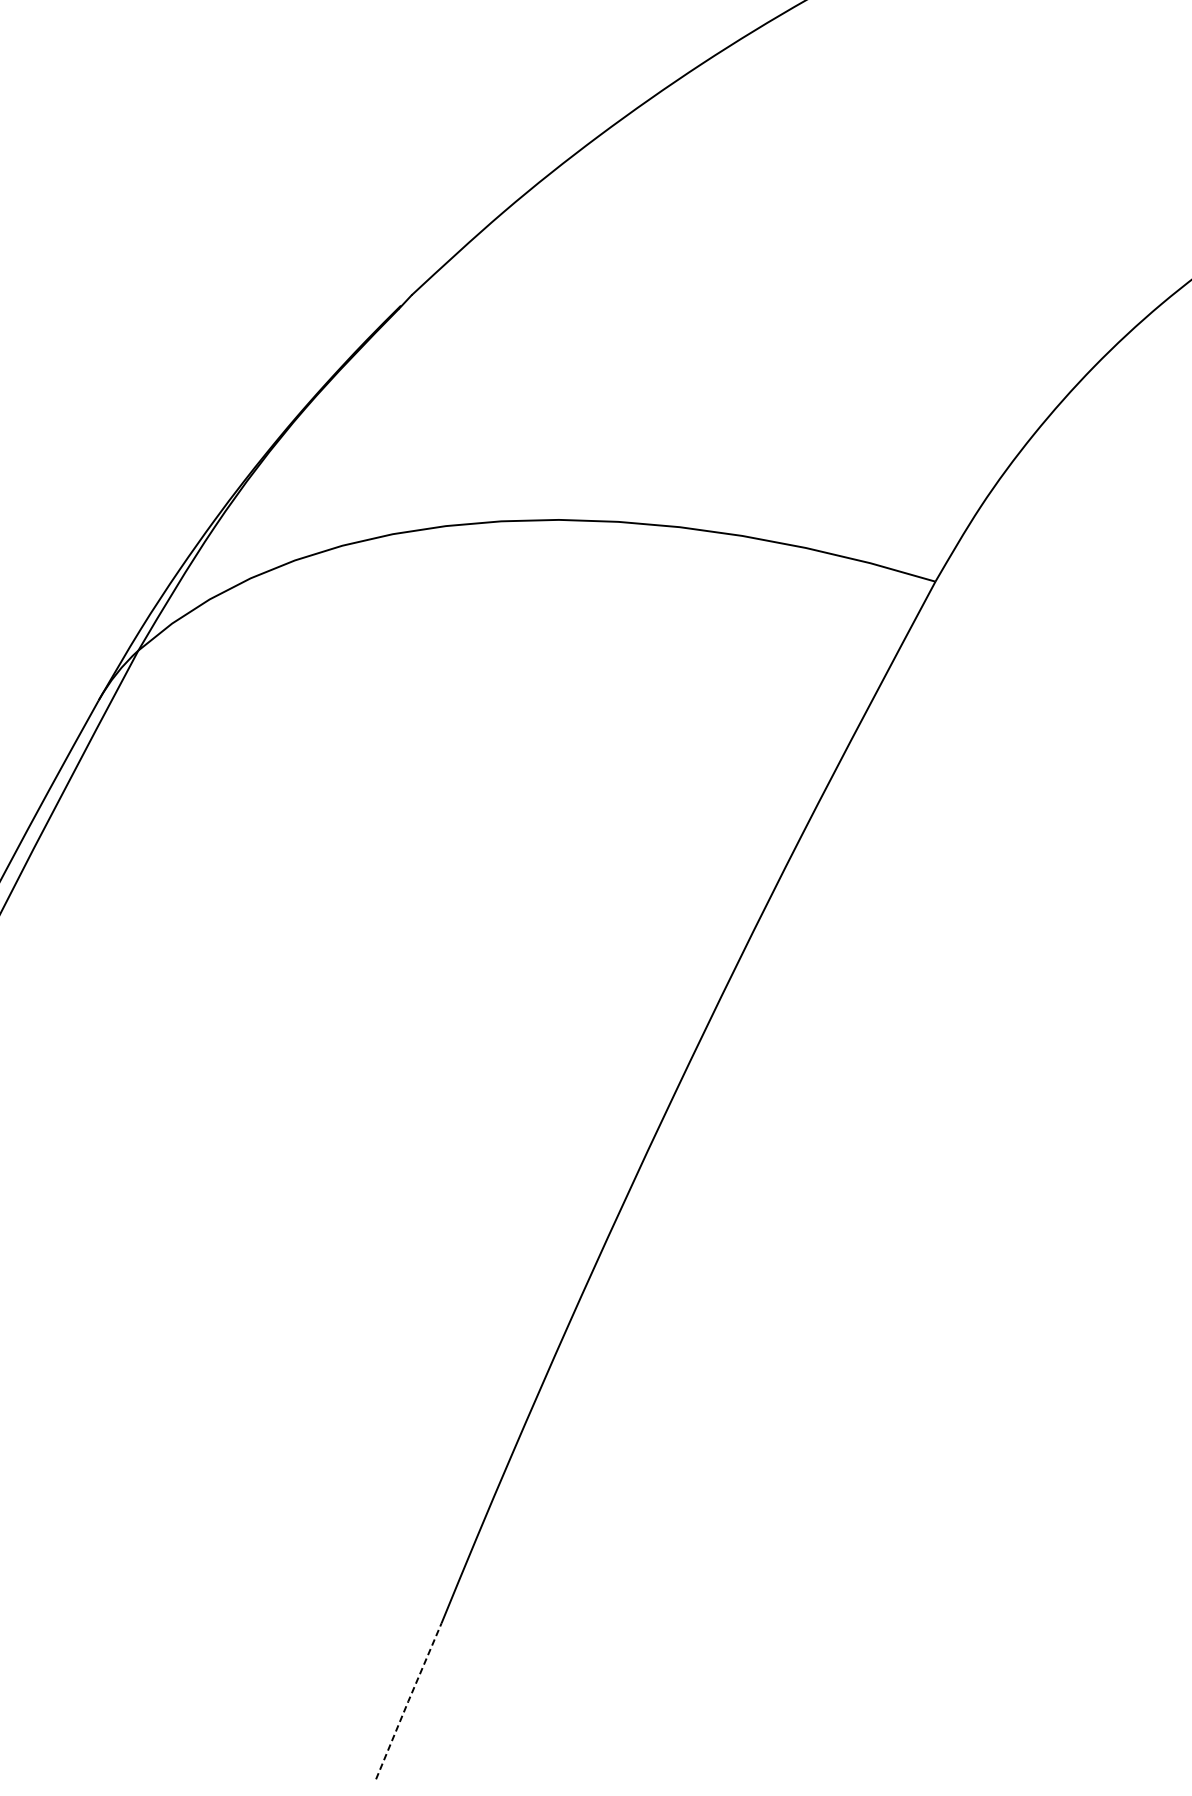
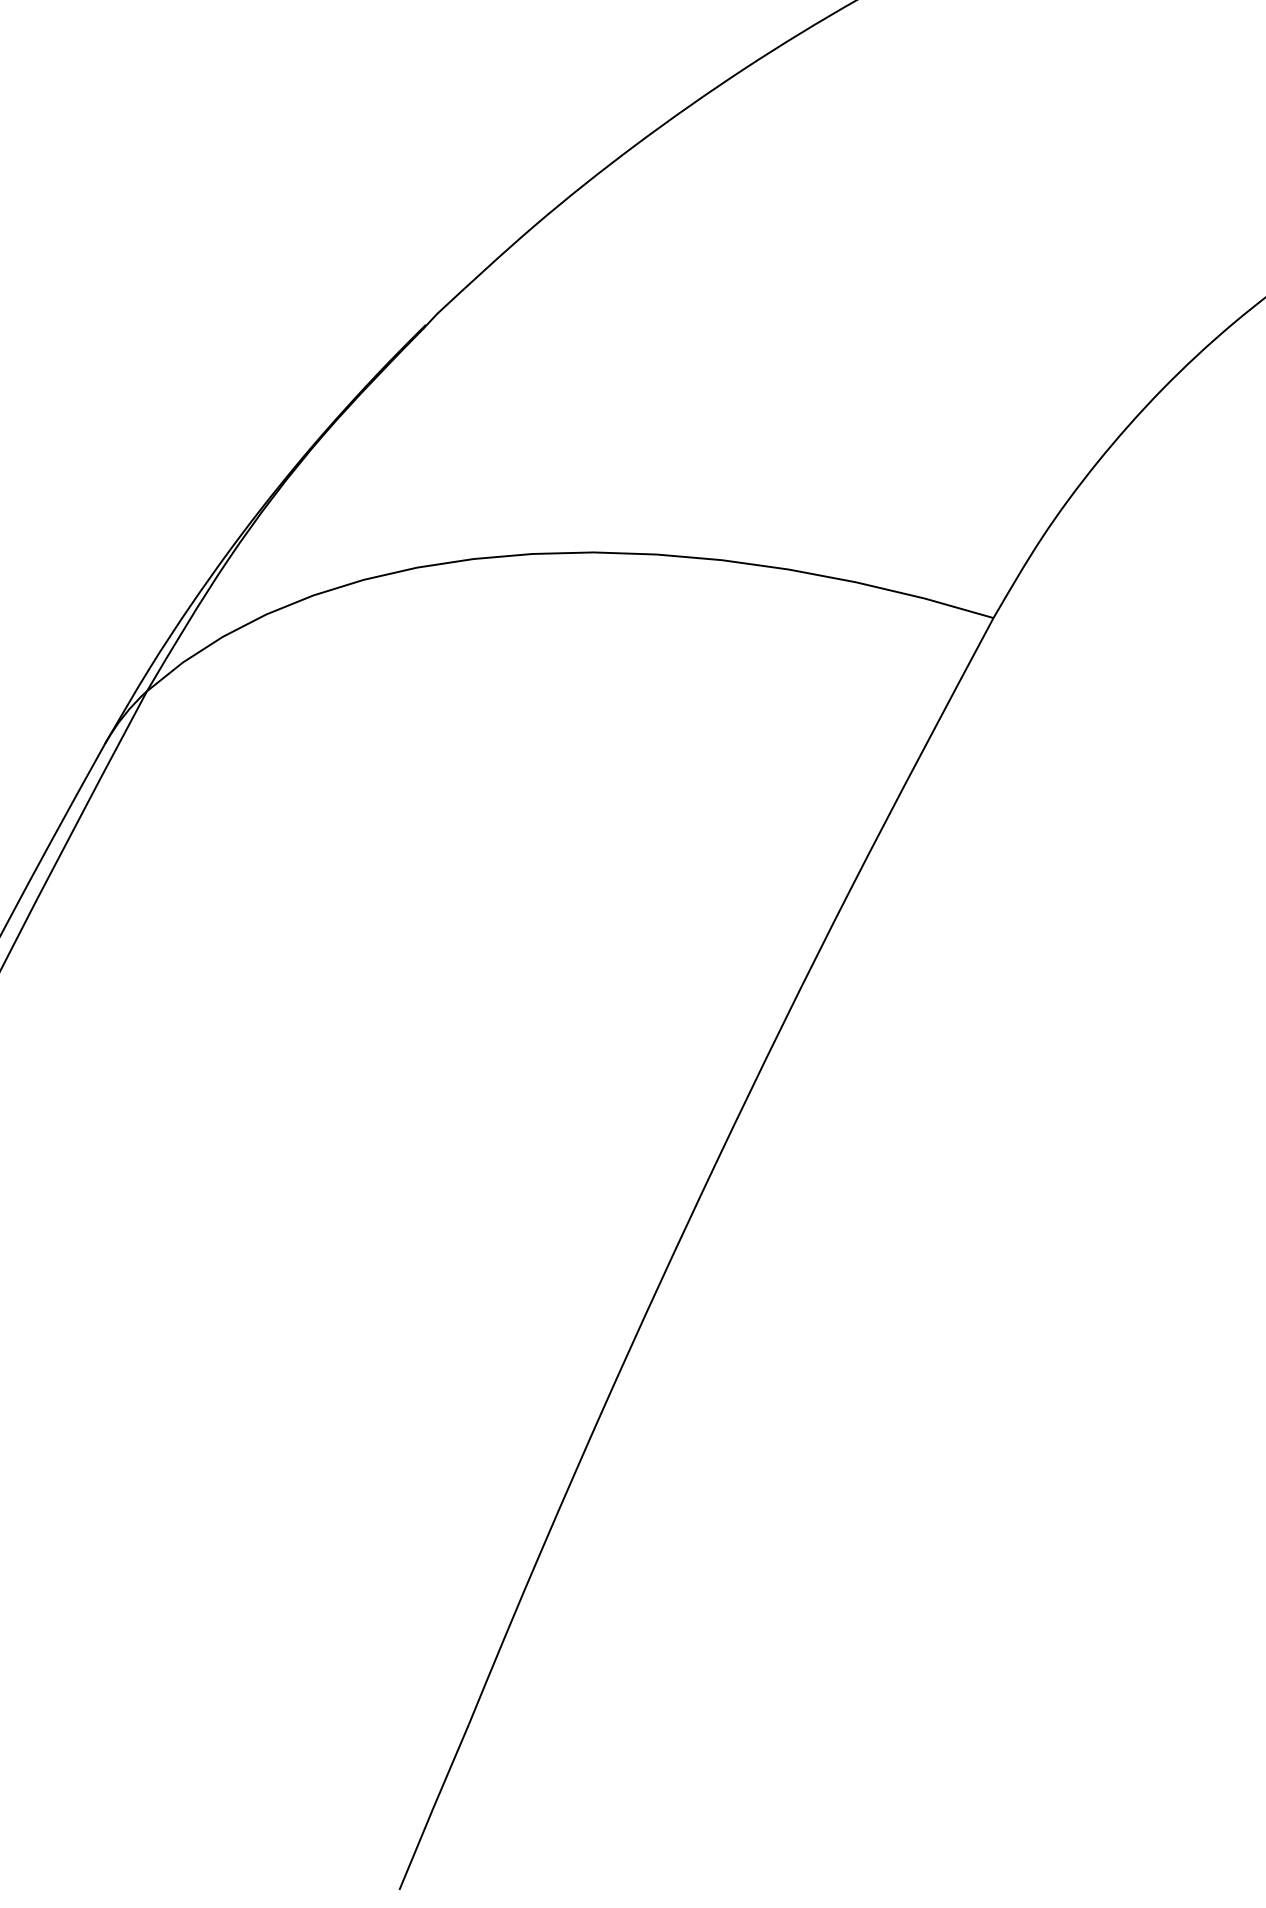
line: (408, 1701) -> (433, 1807), dashed -> solid

